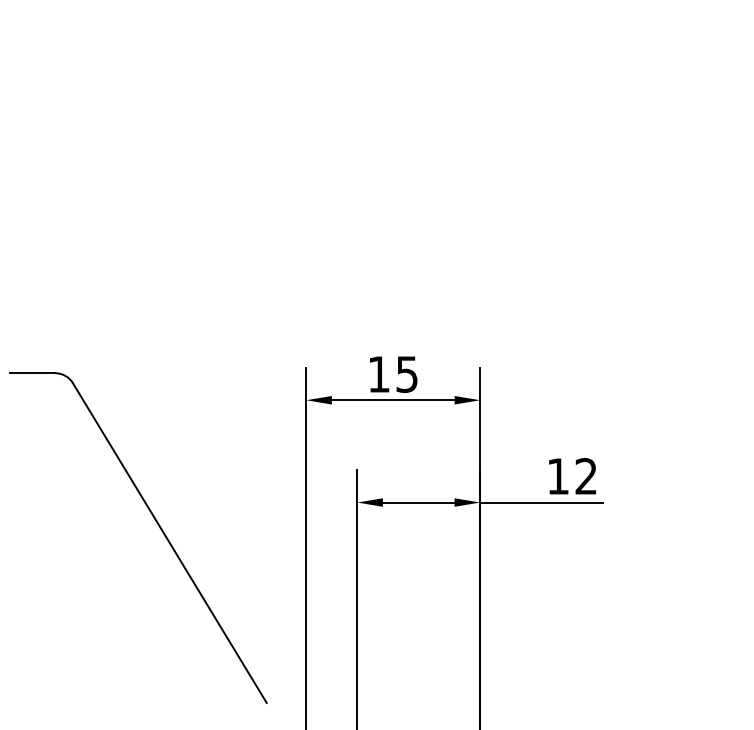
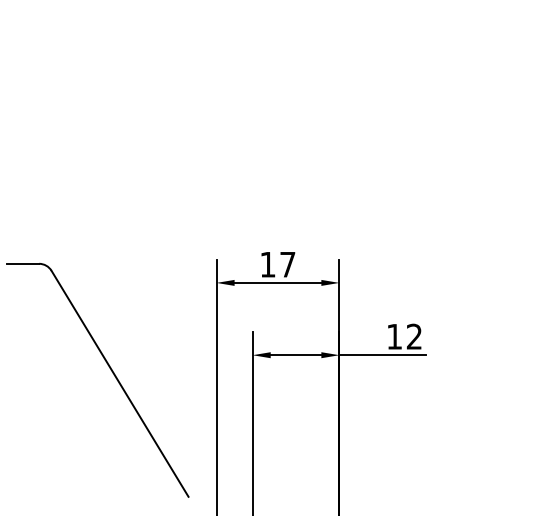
text: (406, 374) -> (287, 264), 15 -> 17

